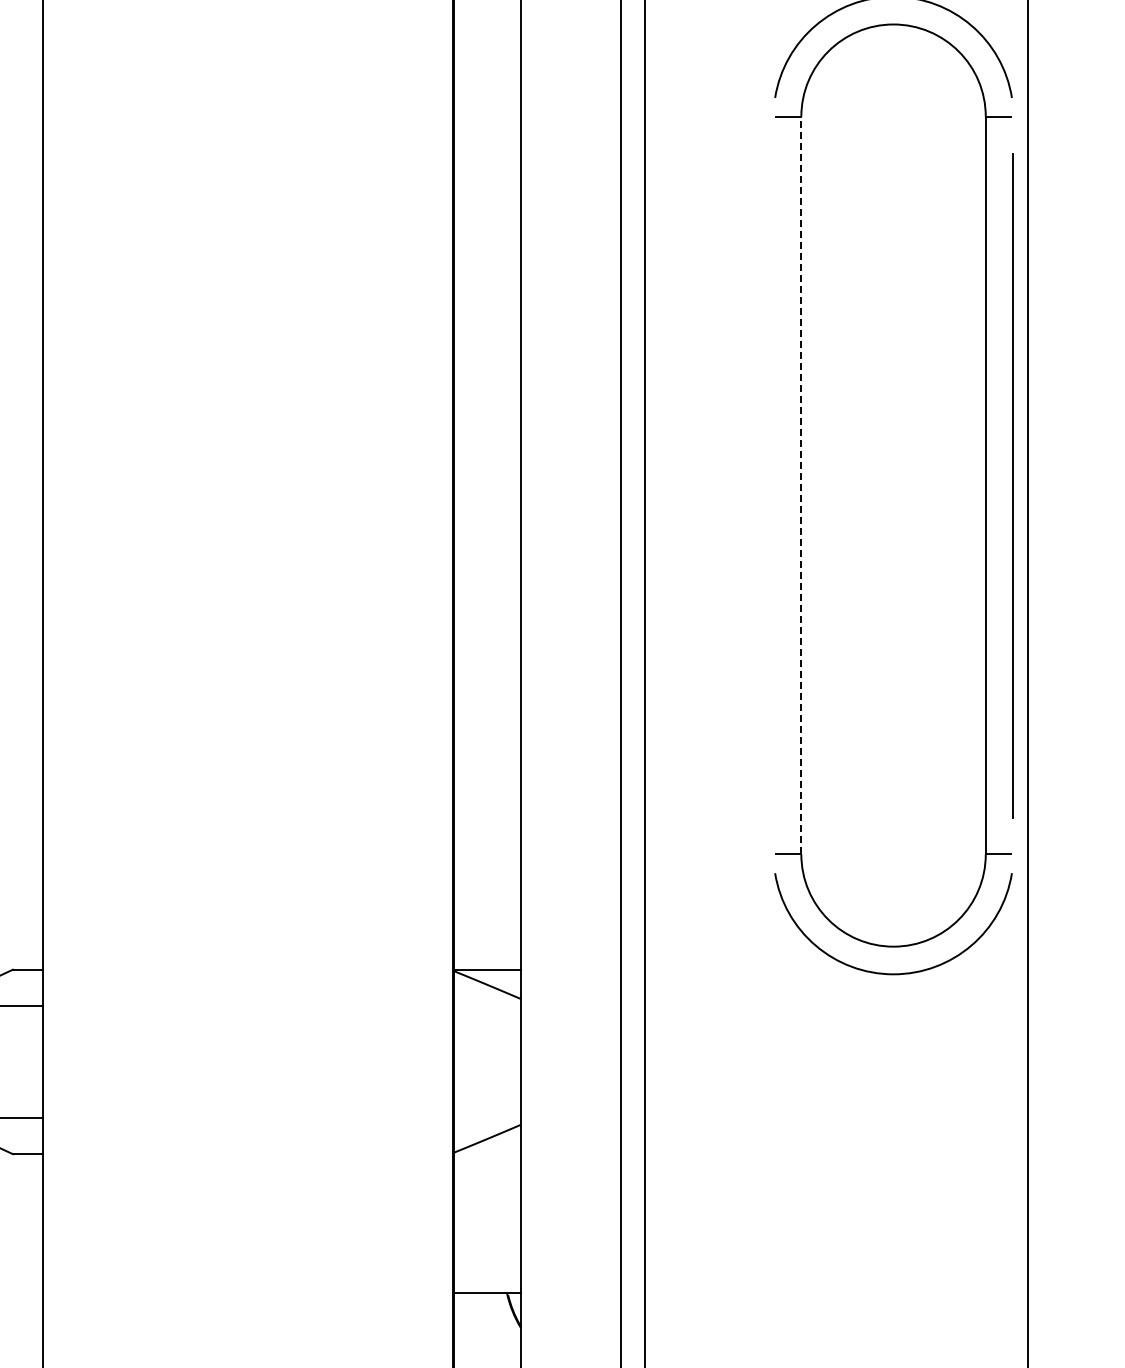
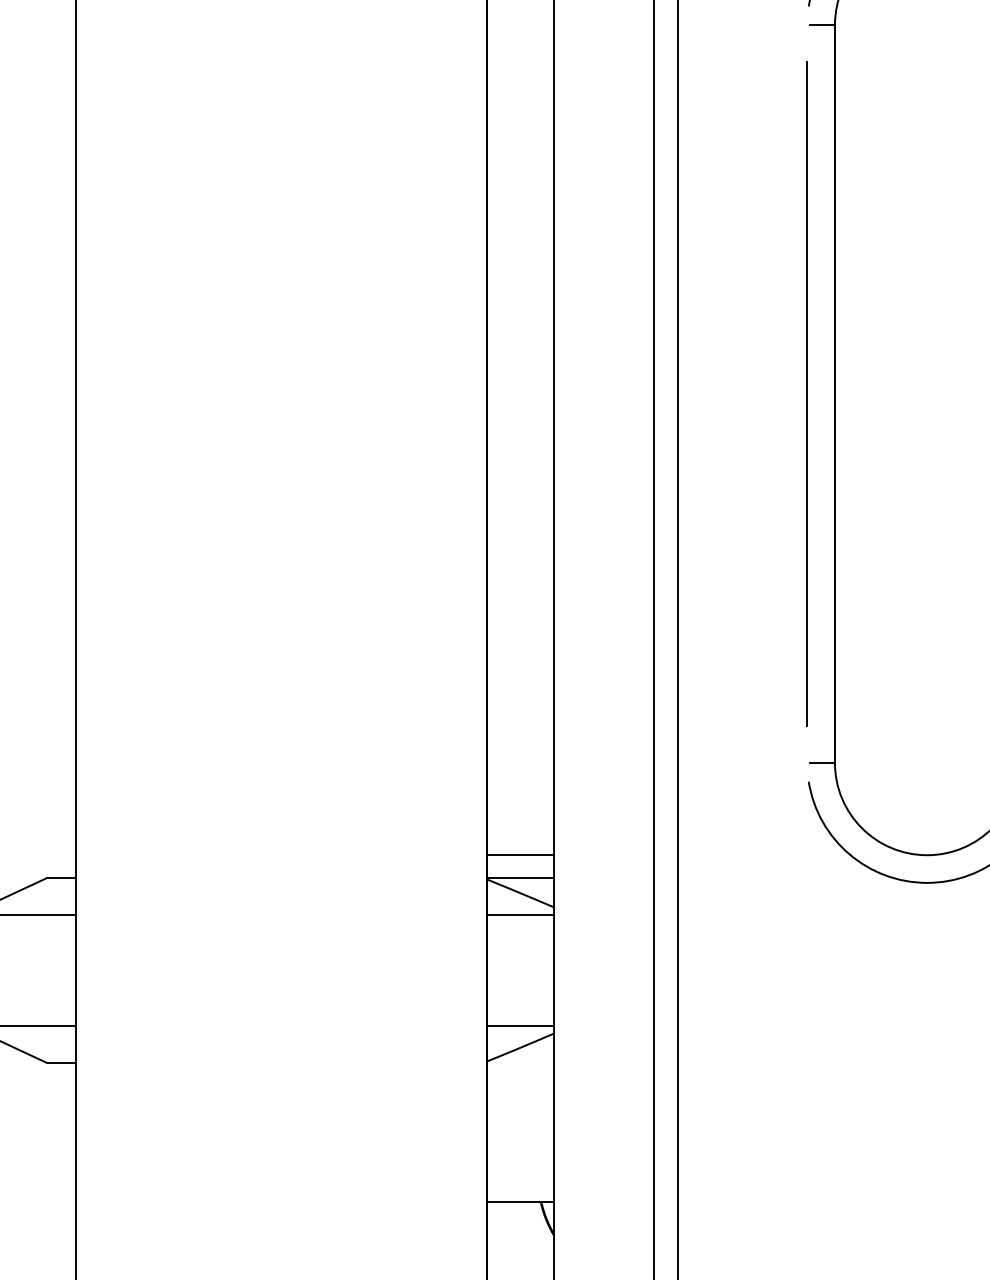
line: (773, 485) -> (807, 394), added
line: (801, 485) -> (835, 394), dashed -> solid
line: (486, 946) -> (520, 855), added
line: (486, 1006) -> (520, 915), added
line: (486, 1117) -> (520, 1026), added

